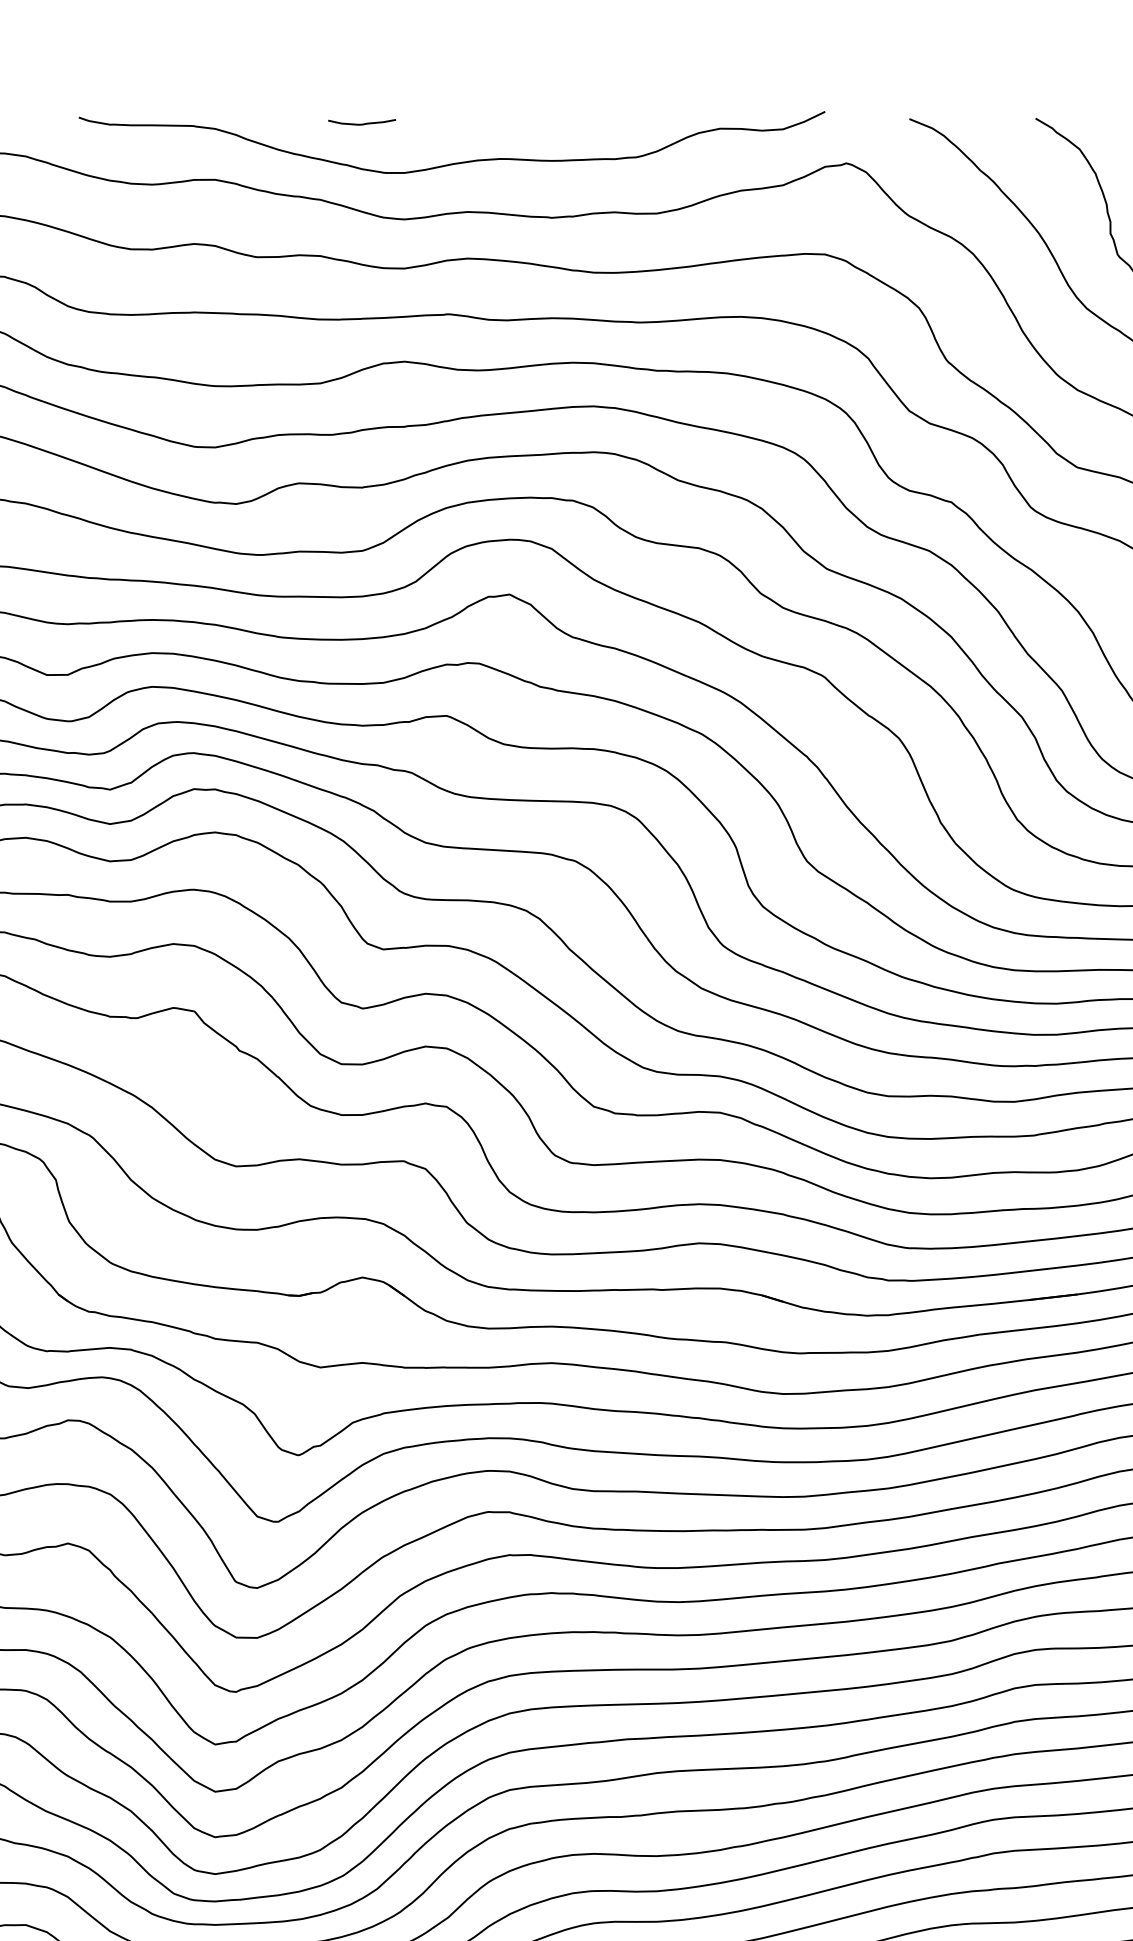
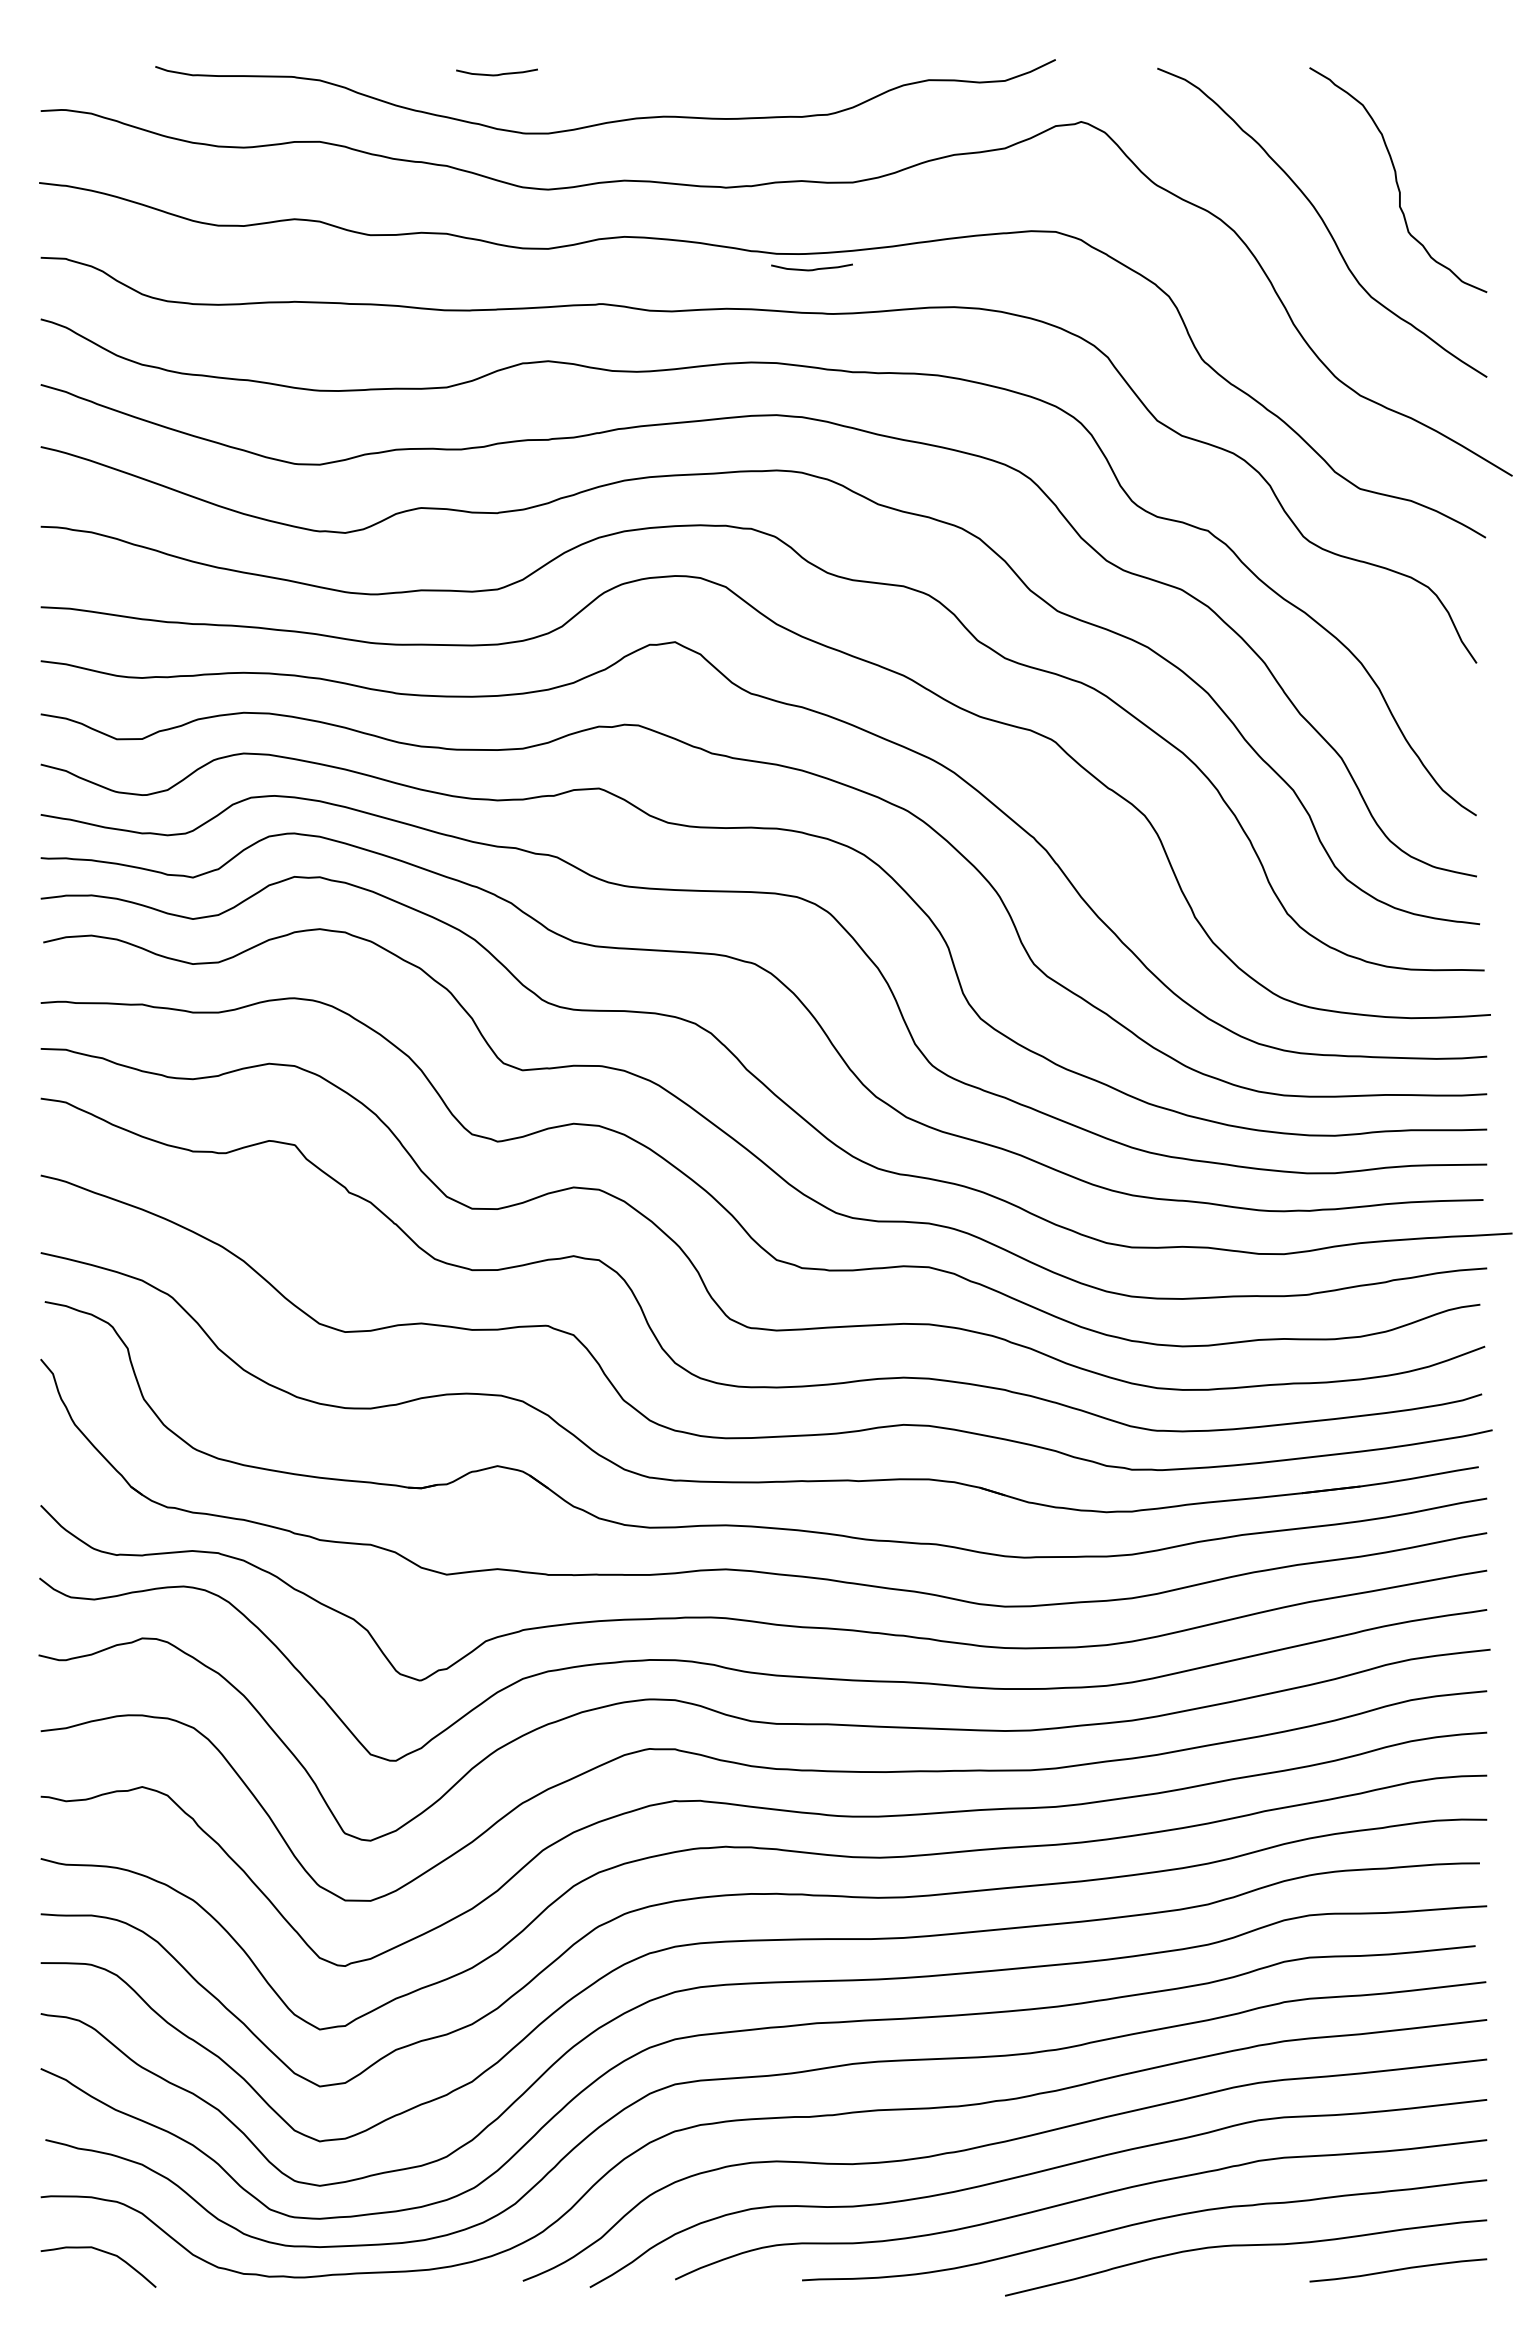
curve: (622, 285) -> (811, 269), added

